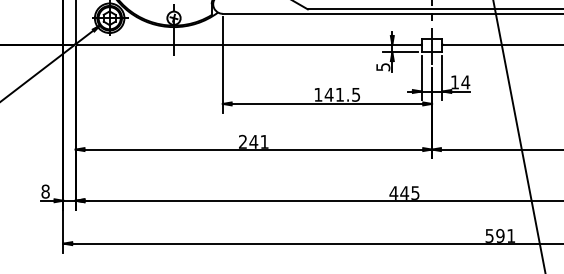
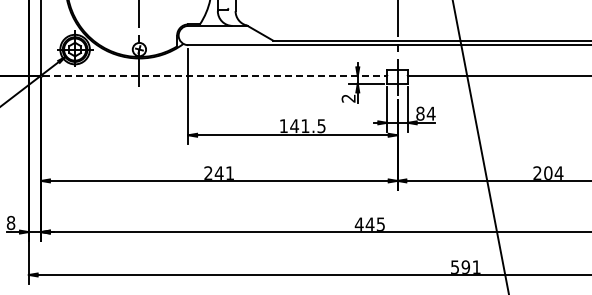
line: (250, 45) -> (215, 76), solid -> dashed
text: (383, 67) -> (348, 98), 5 -> 2
text: (455, 82) -> (420, 113), 14 -> 84

